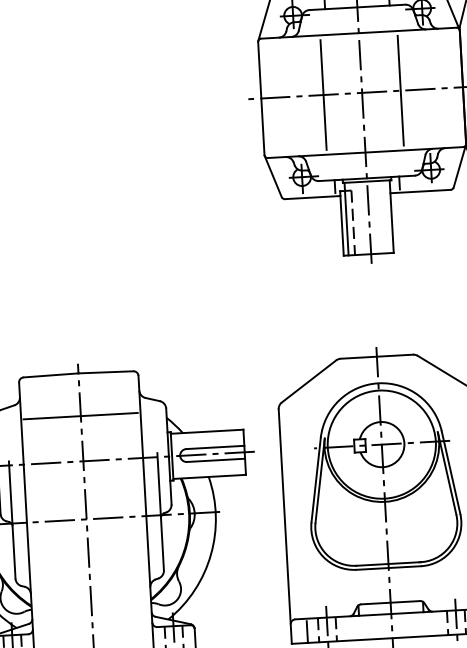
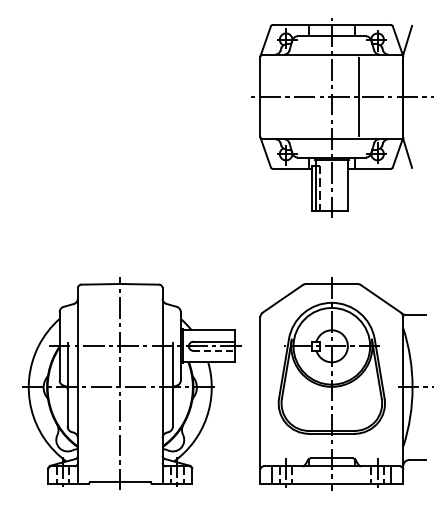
line: (323, 94) -> (304, 96), removed
line: (79, 416) -> (119, 314), removed
line: (216, 459) -> (214, 350), solid -> dashed

